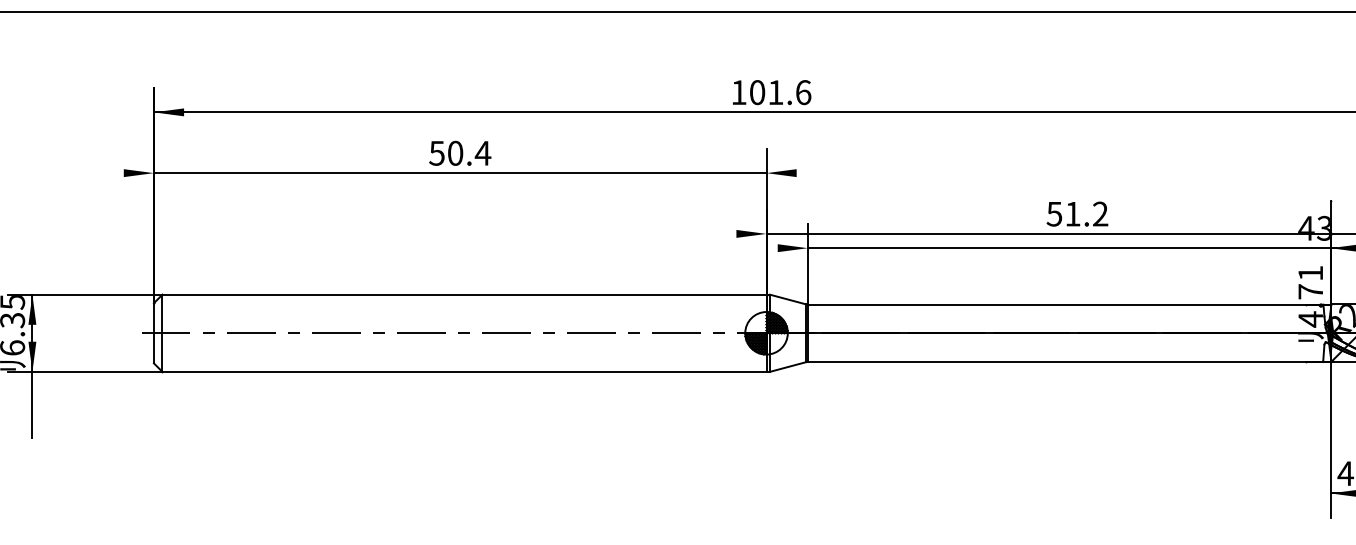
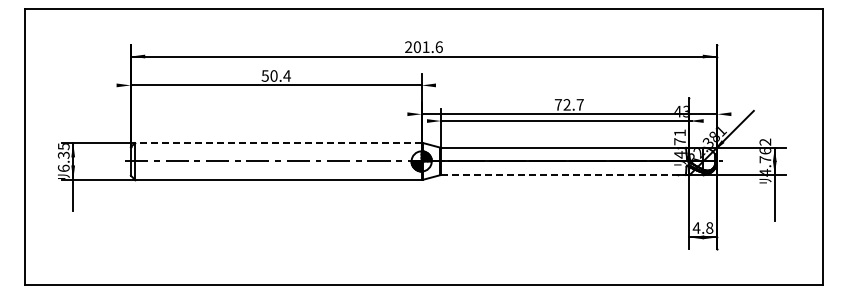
text: (738, 91) -> (408, 46), 101.6 -> 201.6
text: (1075, 213) -> (568, 104), 51.2 -> 72.7
line: (462, 295) -> (277, 143), solid -> dashed
line: (1069, 362) -> (565, 175), solid -> dashed

